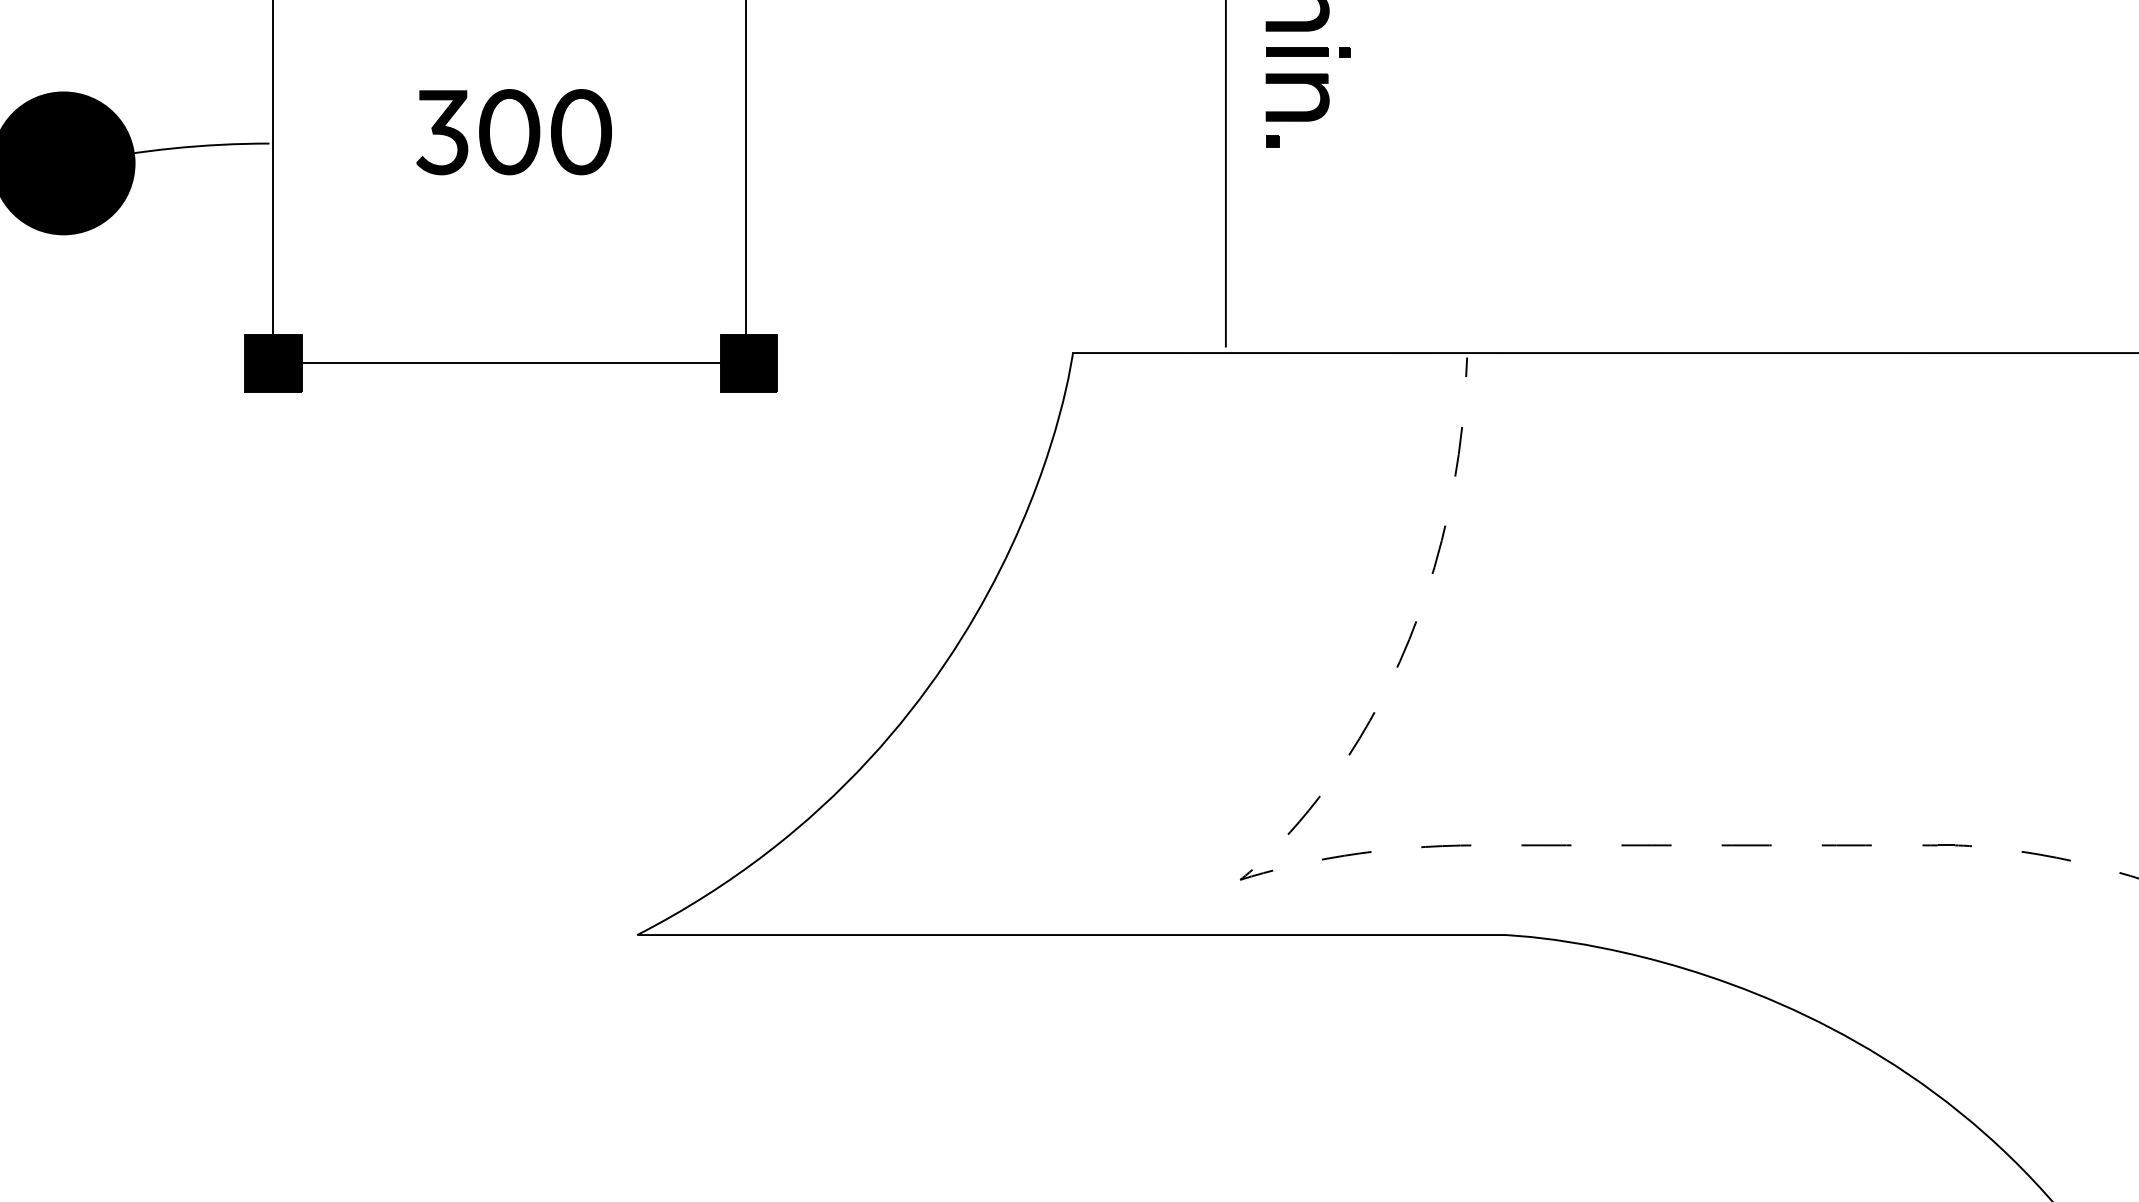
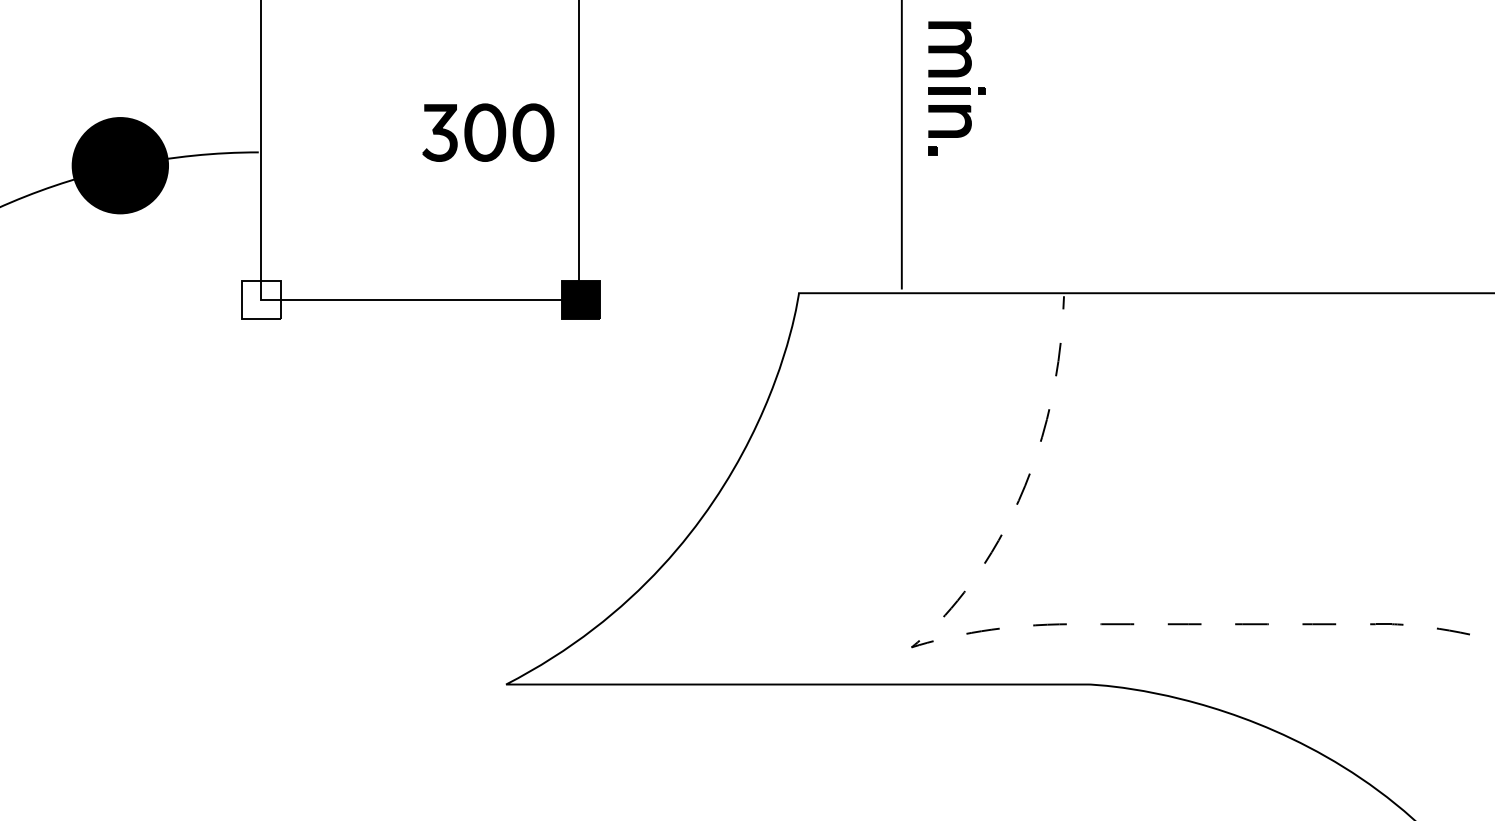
part: (514, 131) -> (488, 132), moved
fill: (273, 363) -> (261, 300), removed

